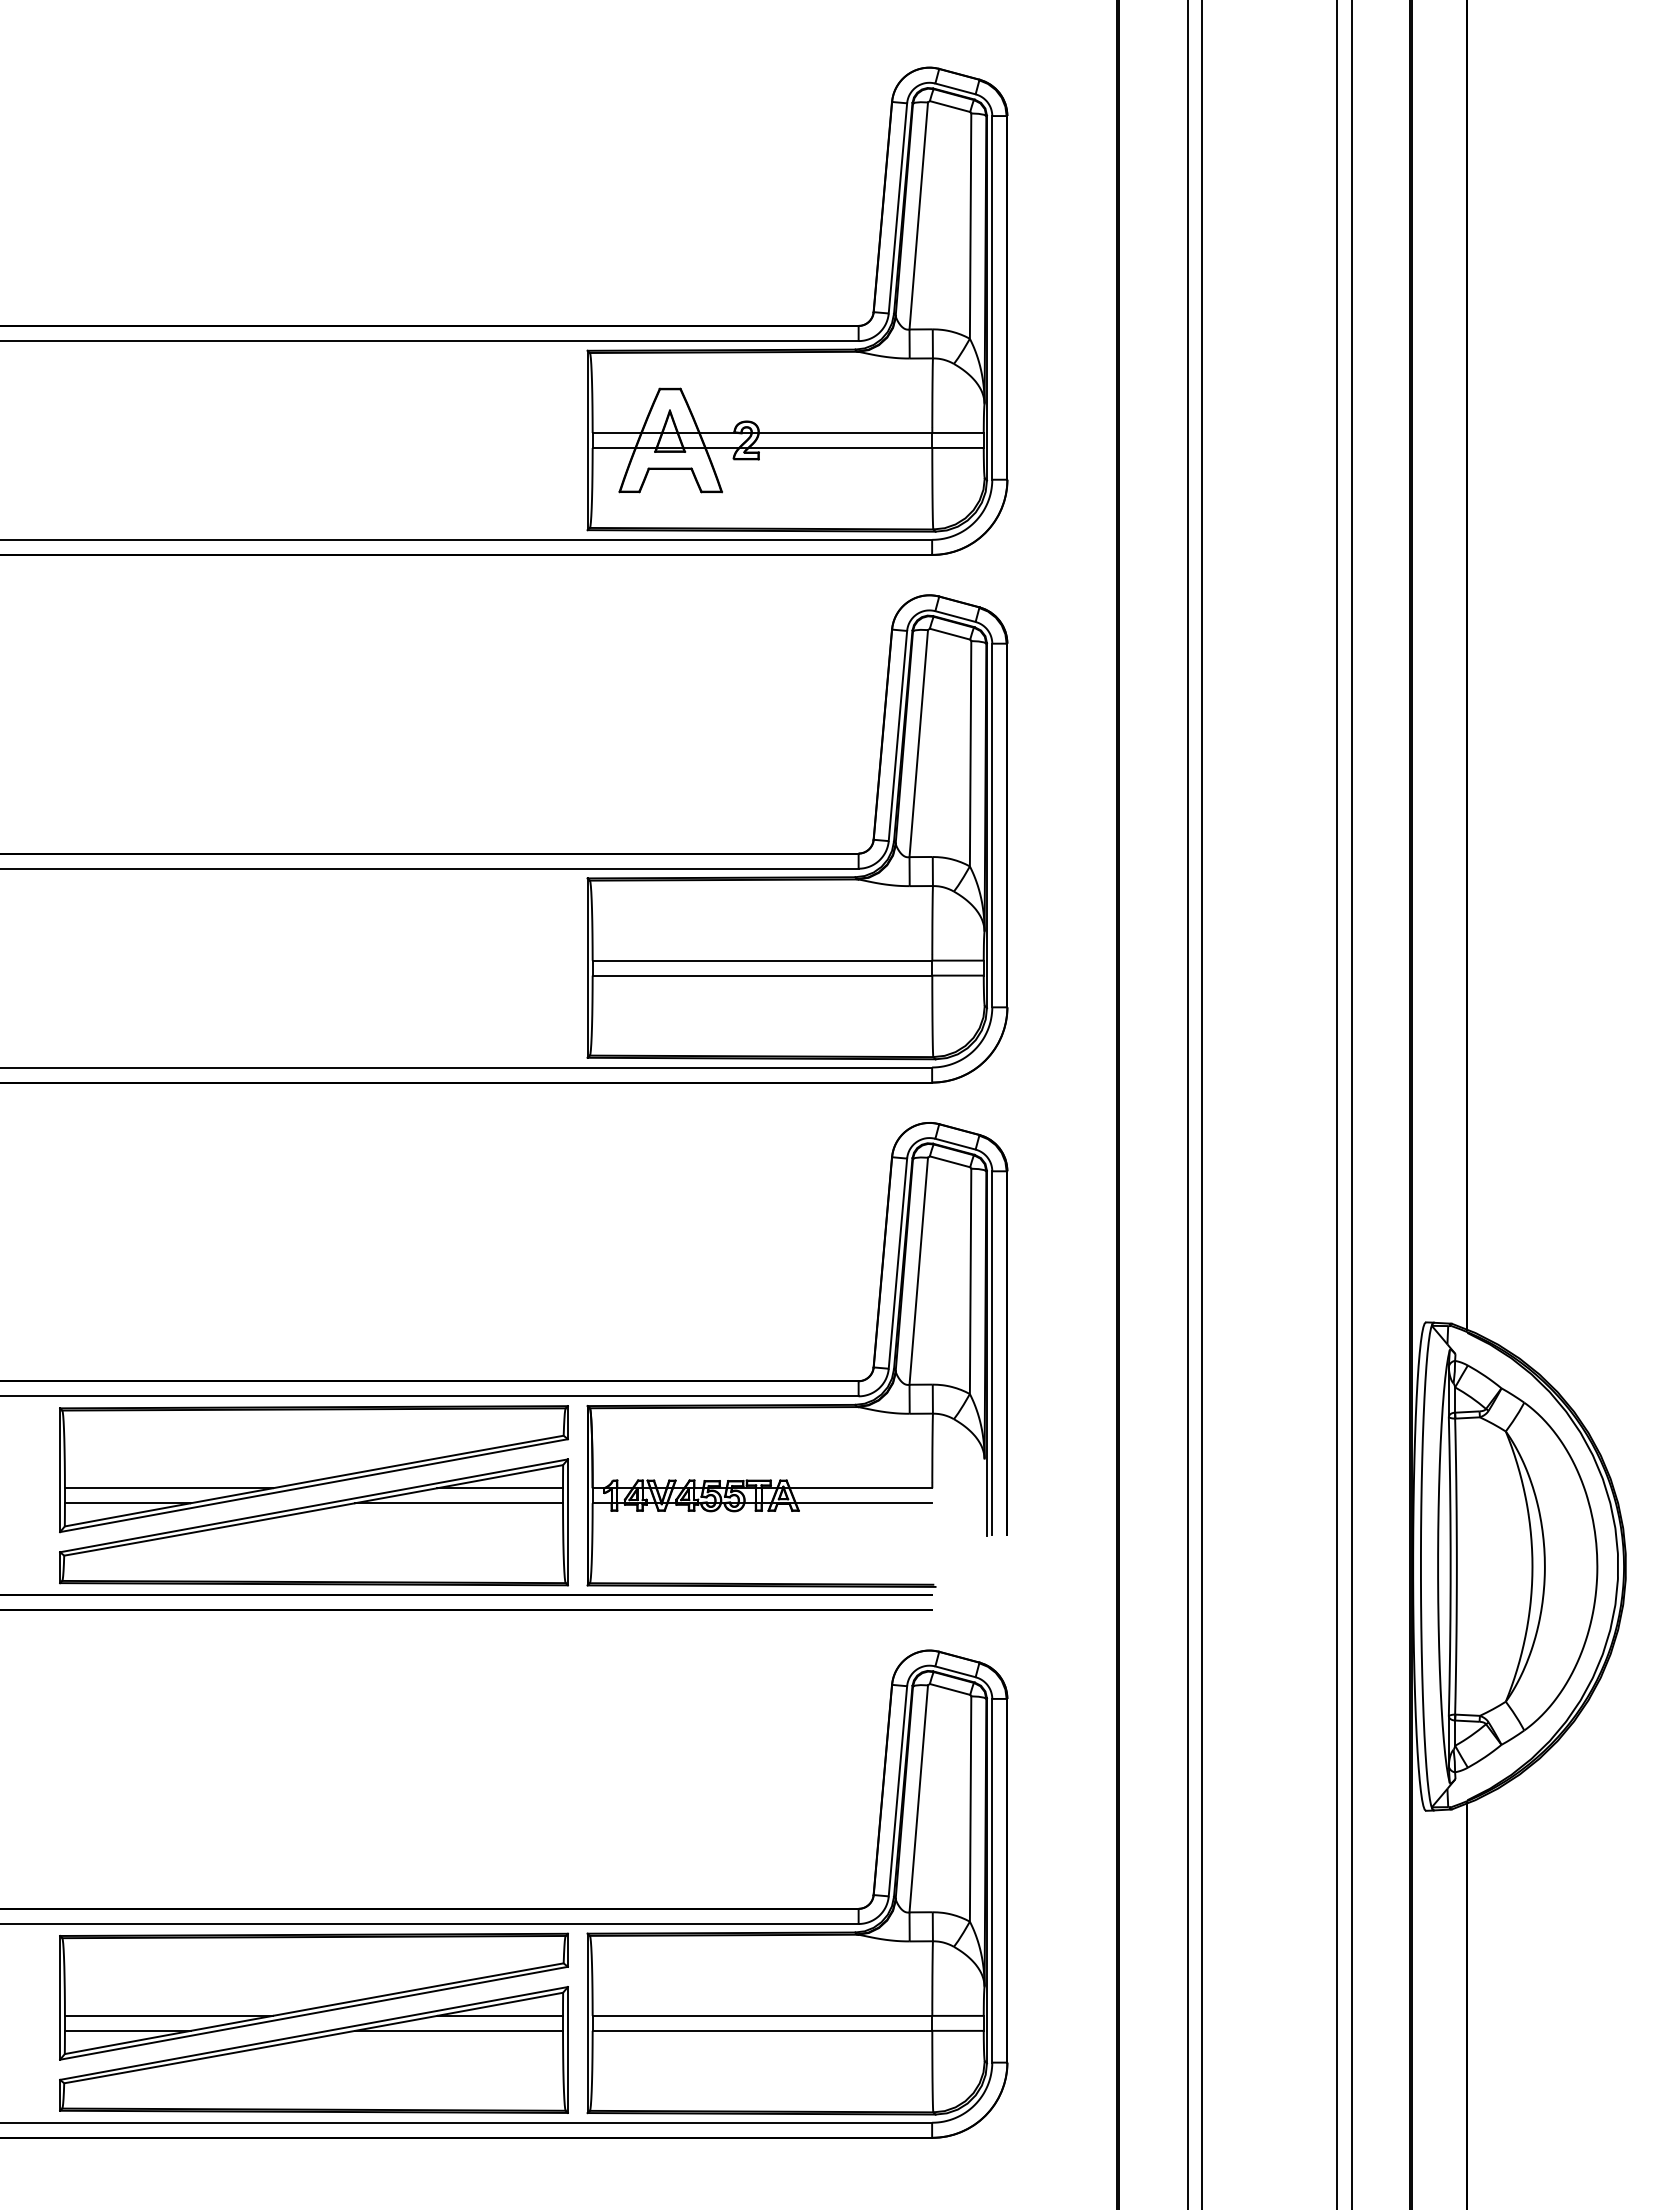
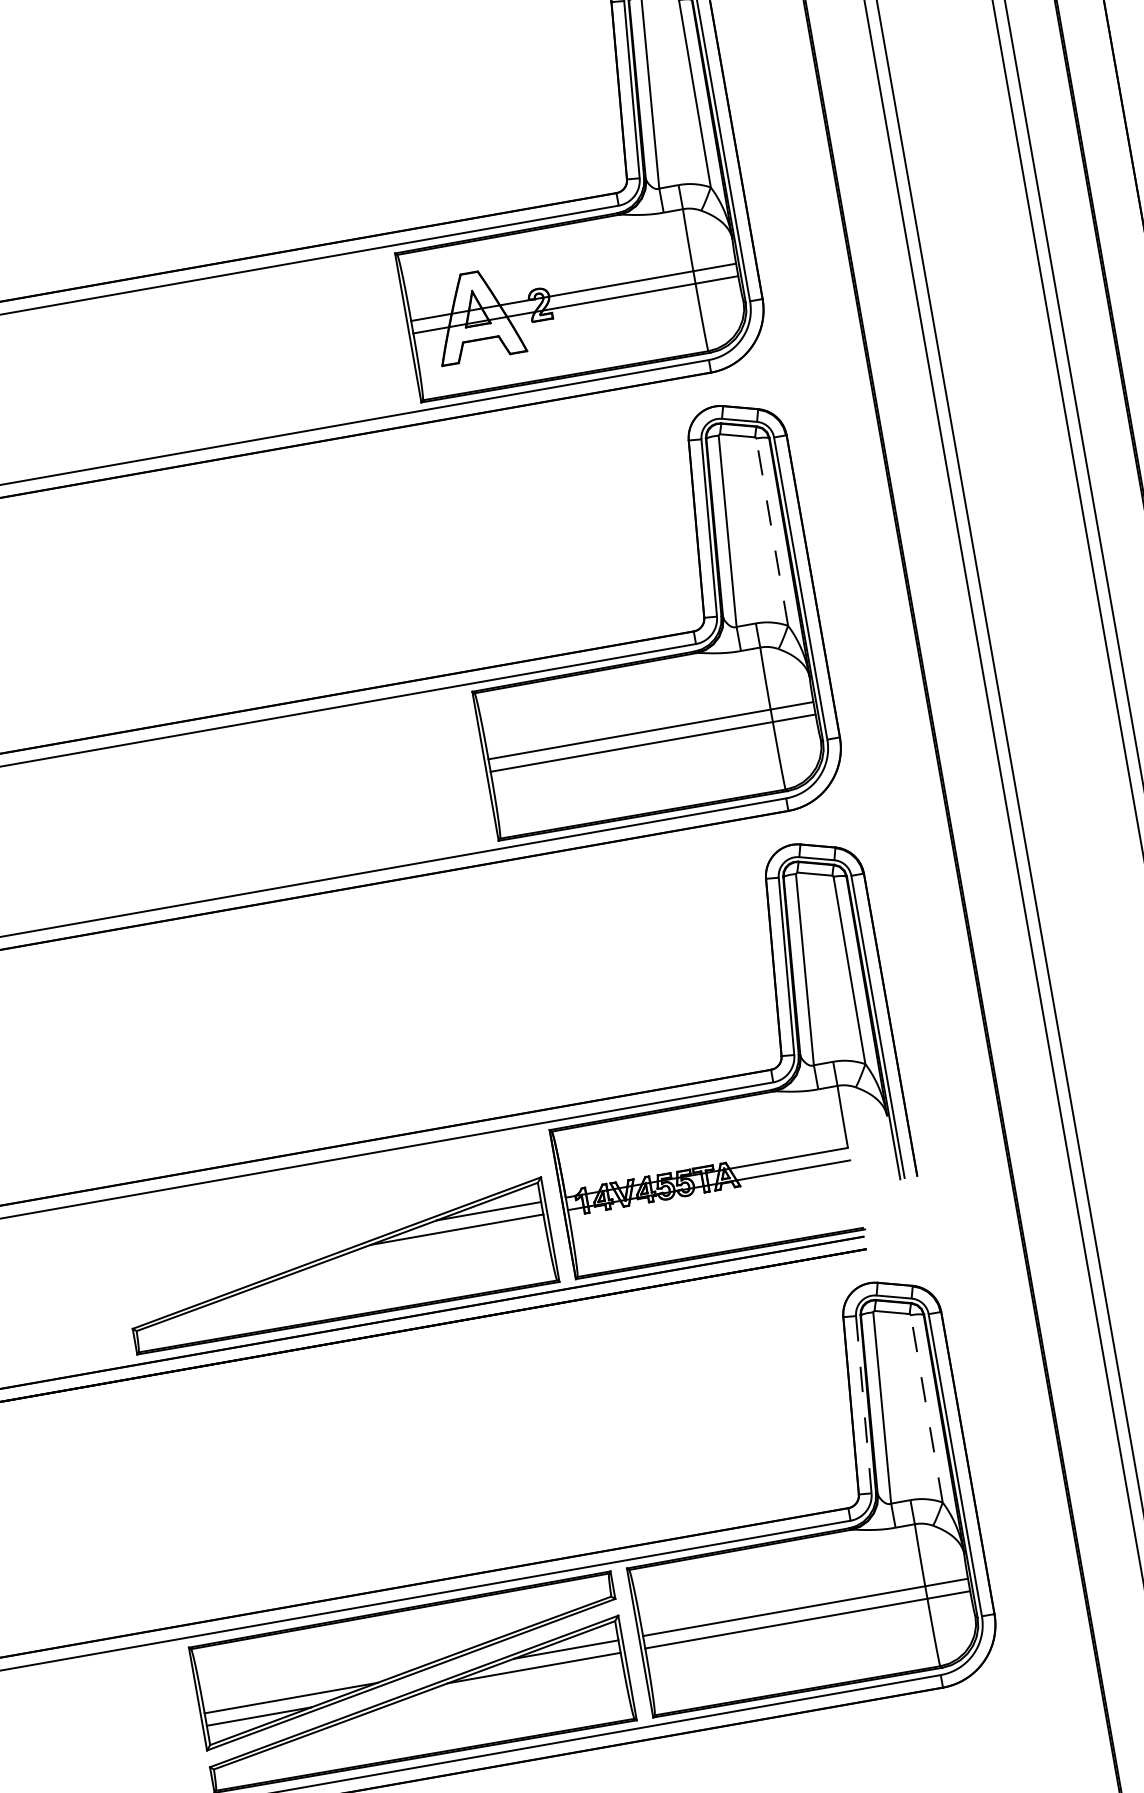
line: (970, 753) -> (772, 531), solid -> dashed
part: (313, 1469) -> (331, 1223), removed
line: (897, 1791) -> (863, 1404), solid -> dashed
line: (970, 1809) -> (926, 1409), solid -> dashed

